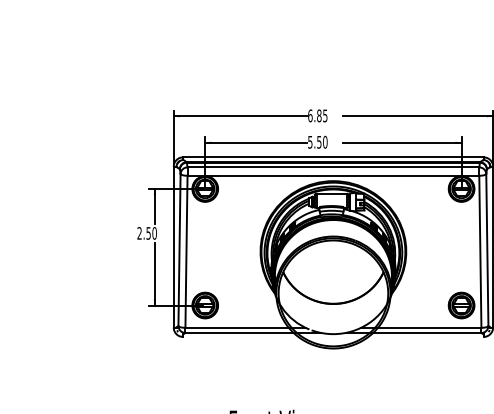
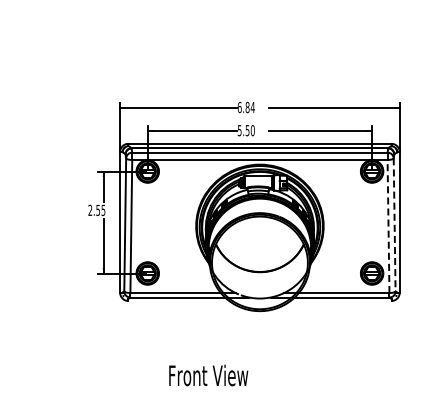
text: (324, 115) -> (252, 107), 6.85 -> 6.84
text: (154, 232) -> (103, 209), 2.50 -> 2.55
line: (487, 249) -> (394, 224), solid -> dashed
line: (480, 251) -> (388, 226), solid -> dashed

